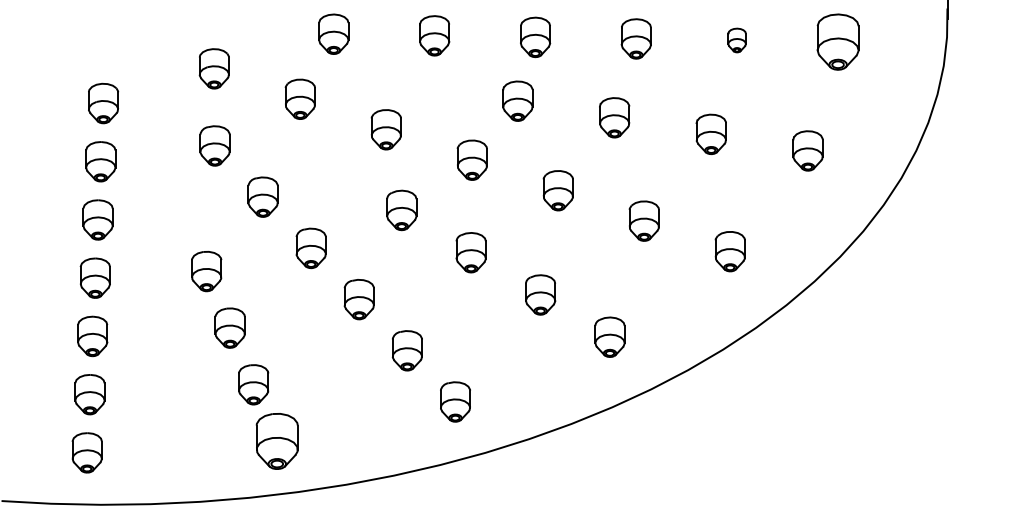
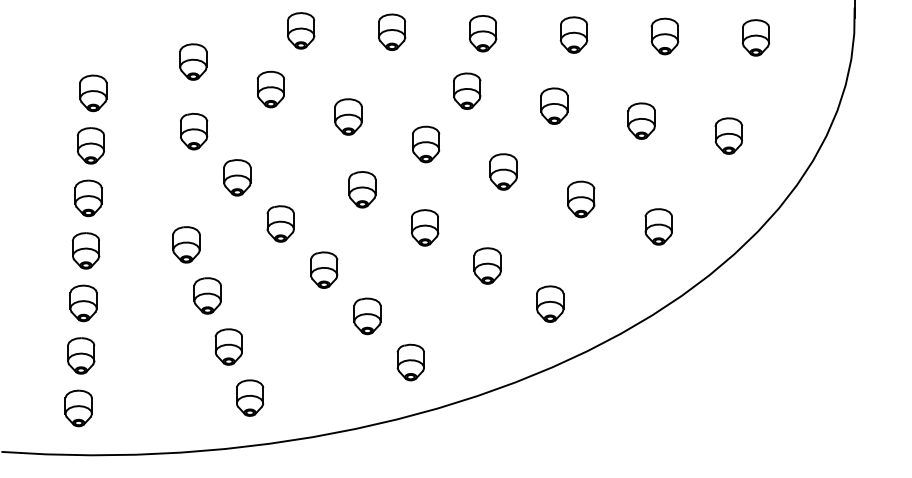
part: (736, 40) -> (664, 36), size x1.67
part: (837, 41) -> (755, 37), size x0.71
part: (276, 441) -> (249, 398), size x0.71

